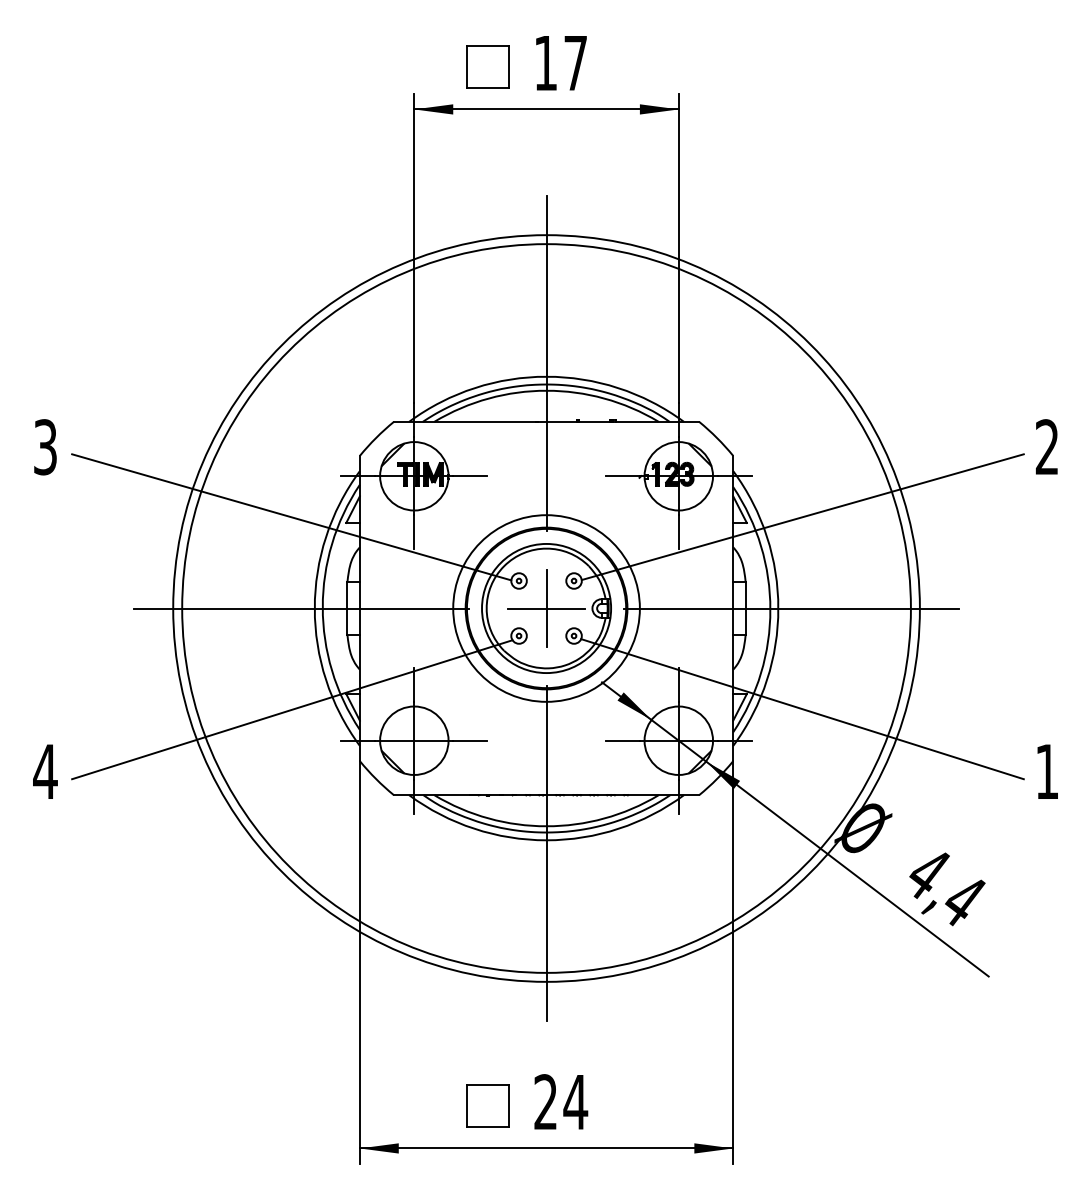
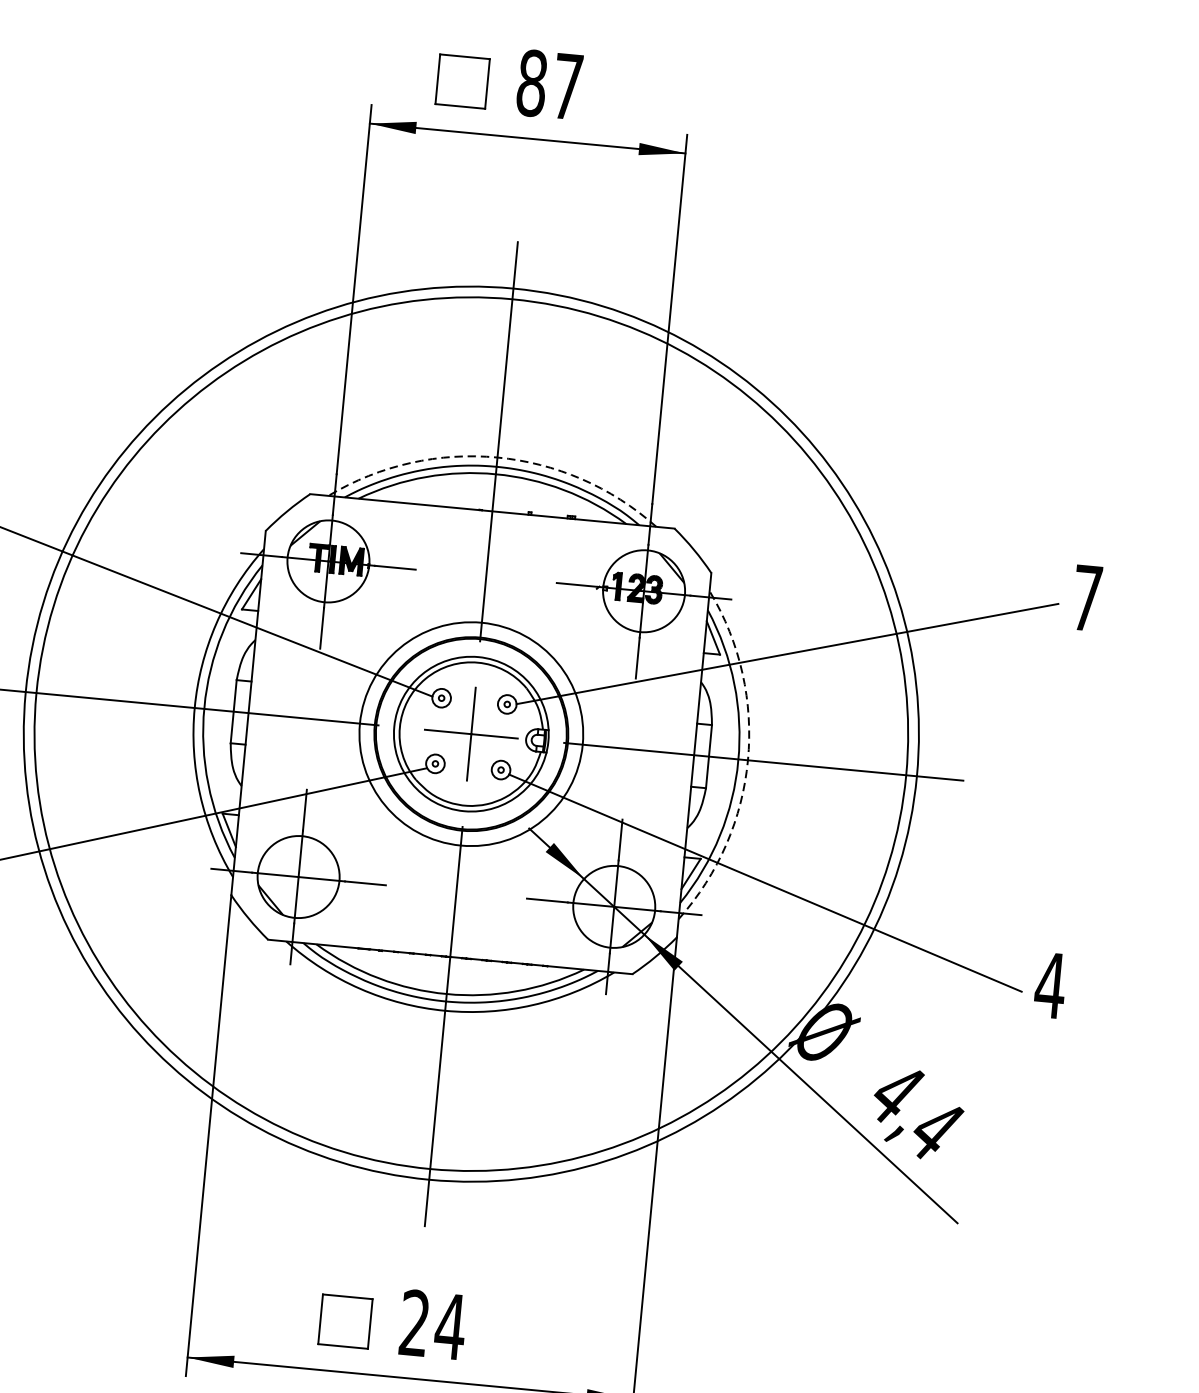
text: (545, 63) -> (531, 83), 17 -> 87
arc: (546, 376) -> (497, 457), solid -> dashed
text: (1046, 446) -> (1086, 597), 2 -> 7
arc: (778, 608) -> (748, 760), solid -> dashed
text: (1046, 771) -> (1049, 985), 1 -> 4

